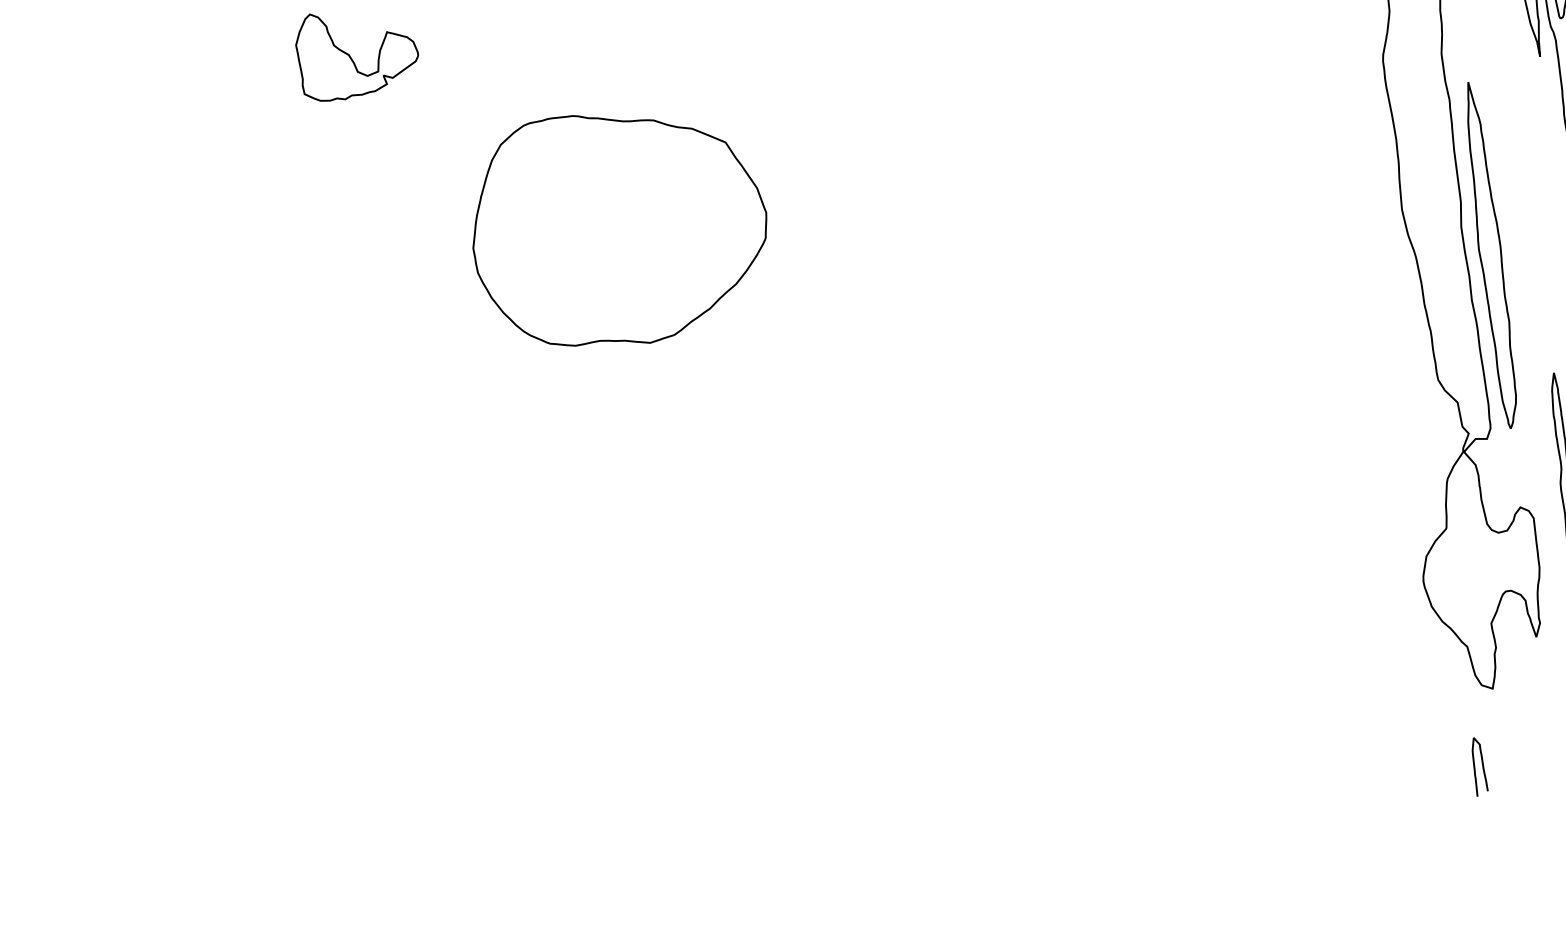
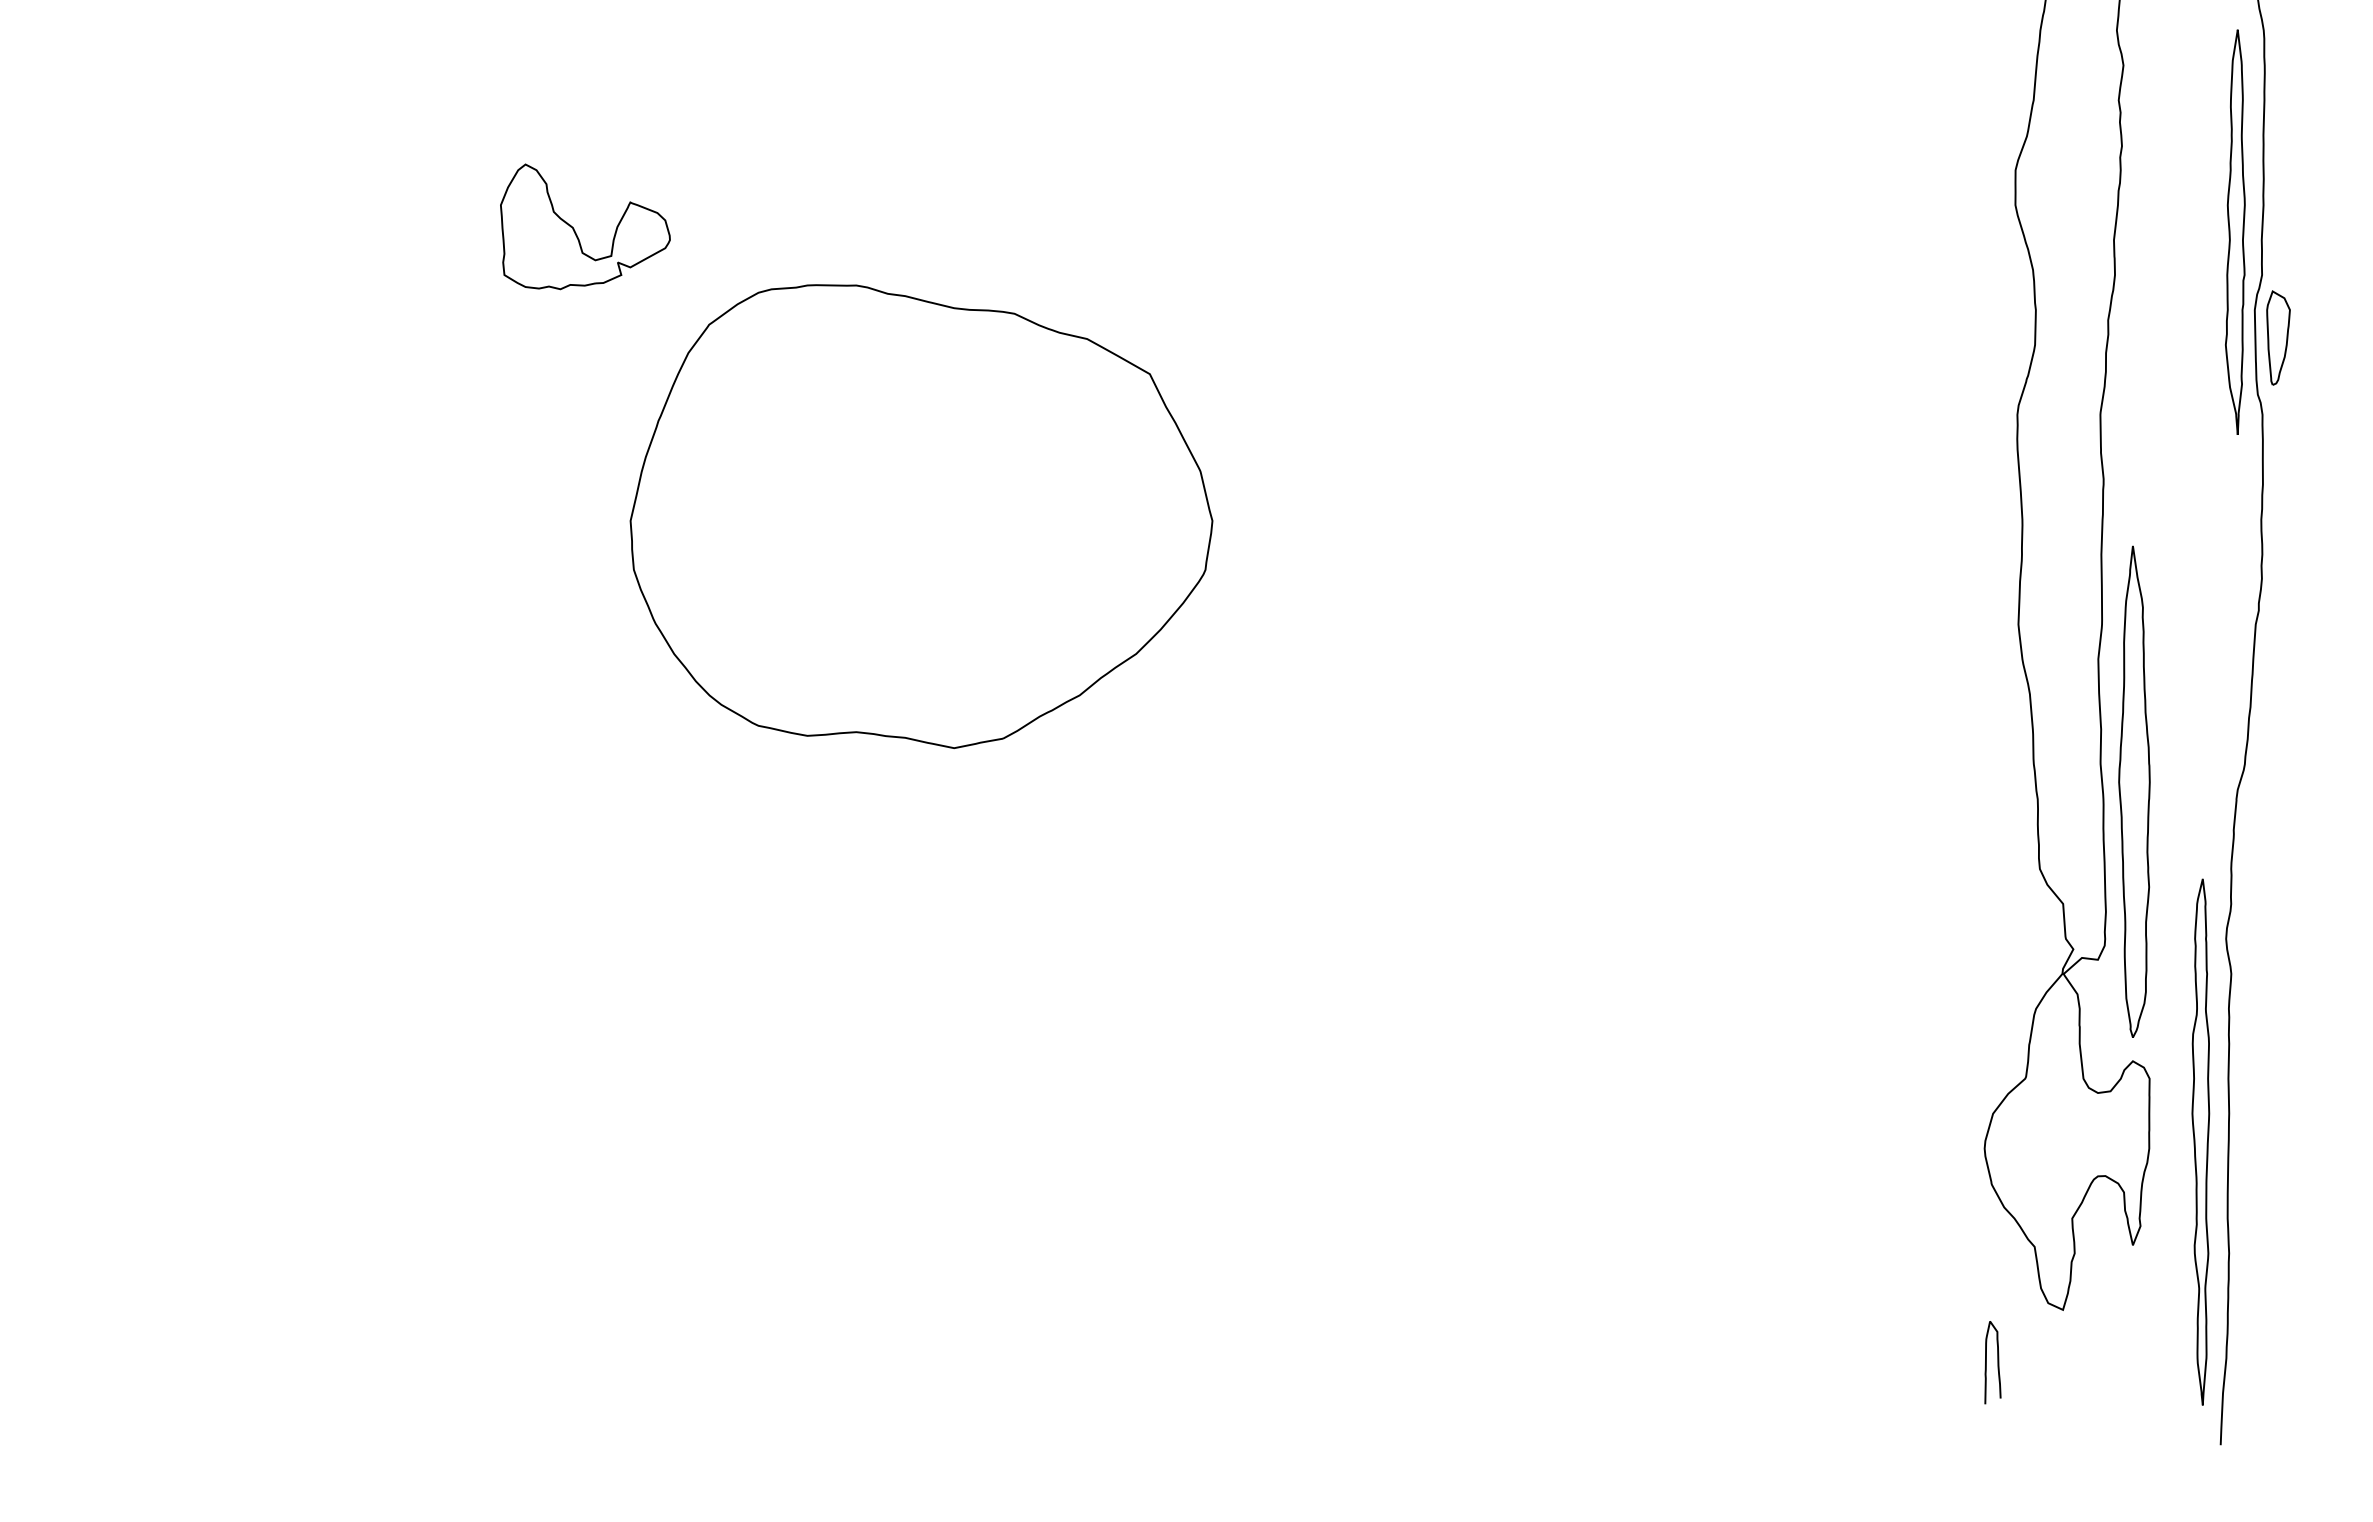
part: (619, 228) -> (921, 516), size x1.4
part: (1490, 255) -> (2134, 791), moved
curve: (1482, 766) -> (1997, 1362), moved

